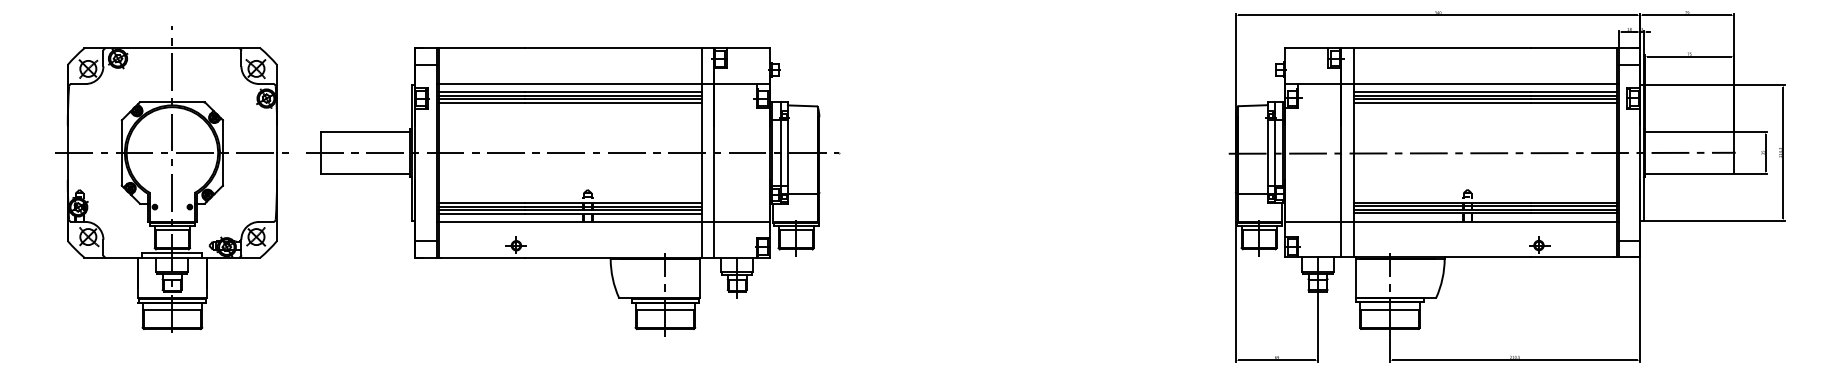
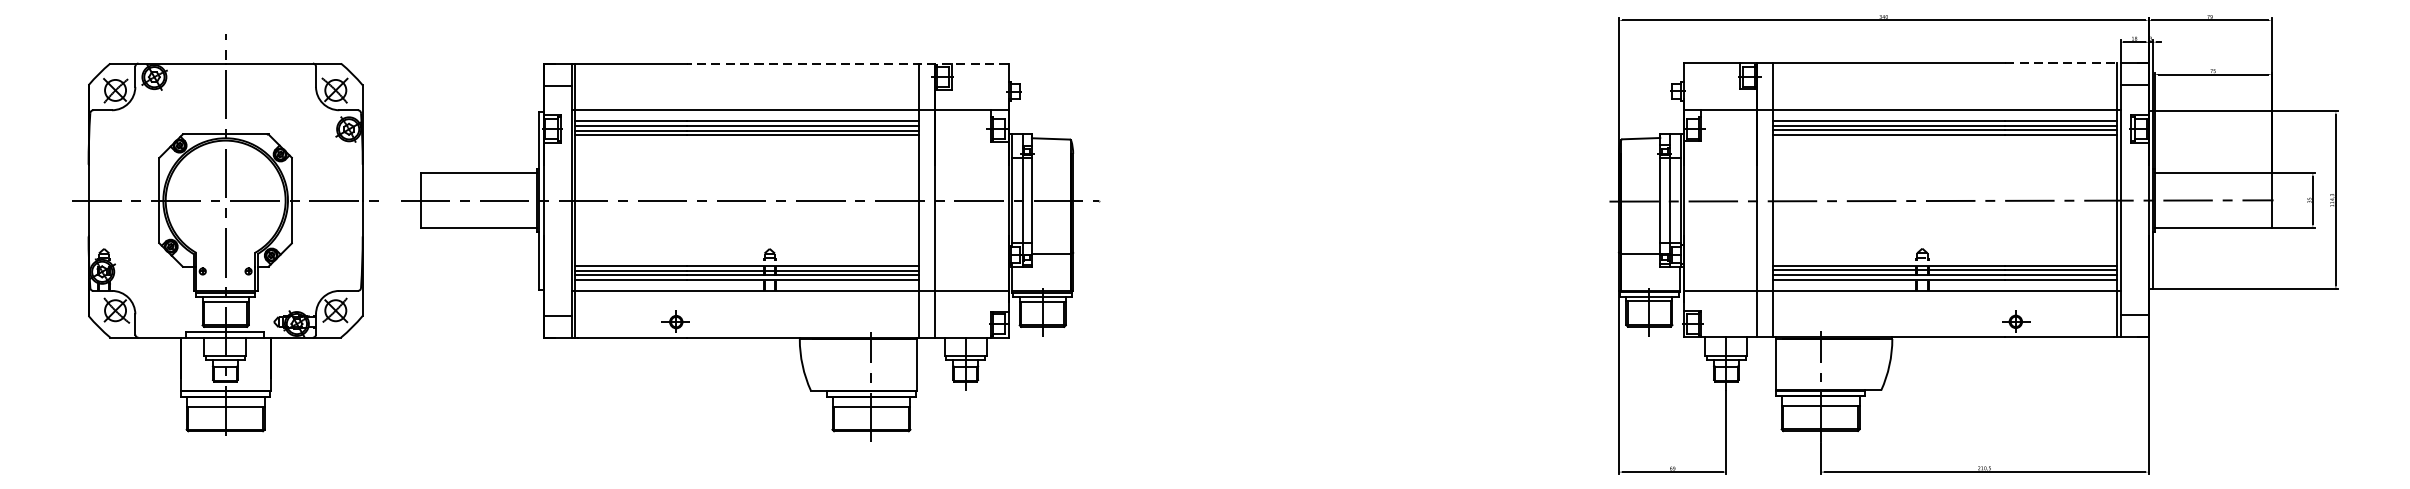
line: (647, 48) -> (848, 63), solid -> dashed
line: (1574, 48) -> (2062, 63), solid -> dashed

